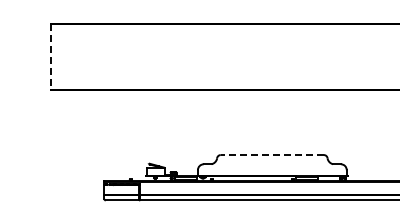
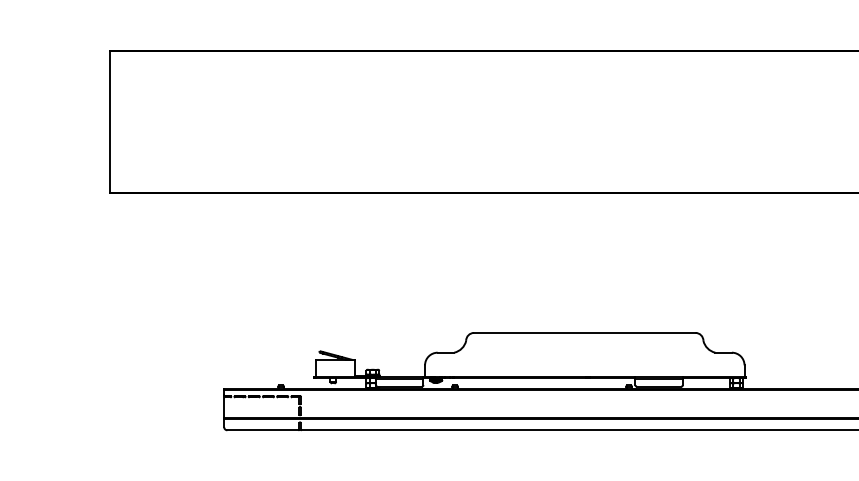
line: (50, 56) -> (108, 121), dashed -> solid
line: (272, 155) -> (585, 333), dashed -> solid

